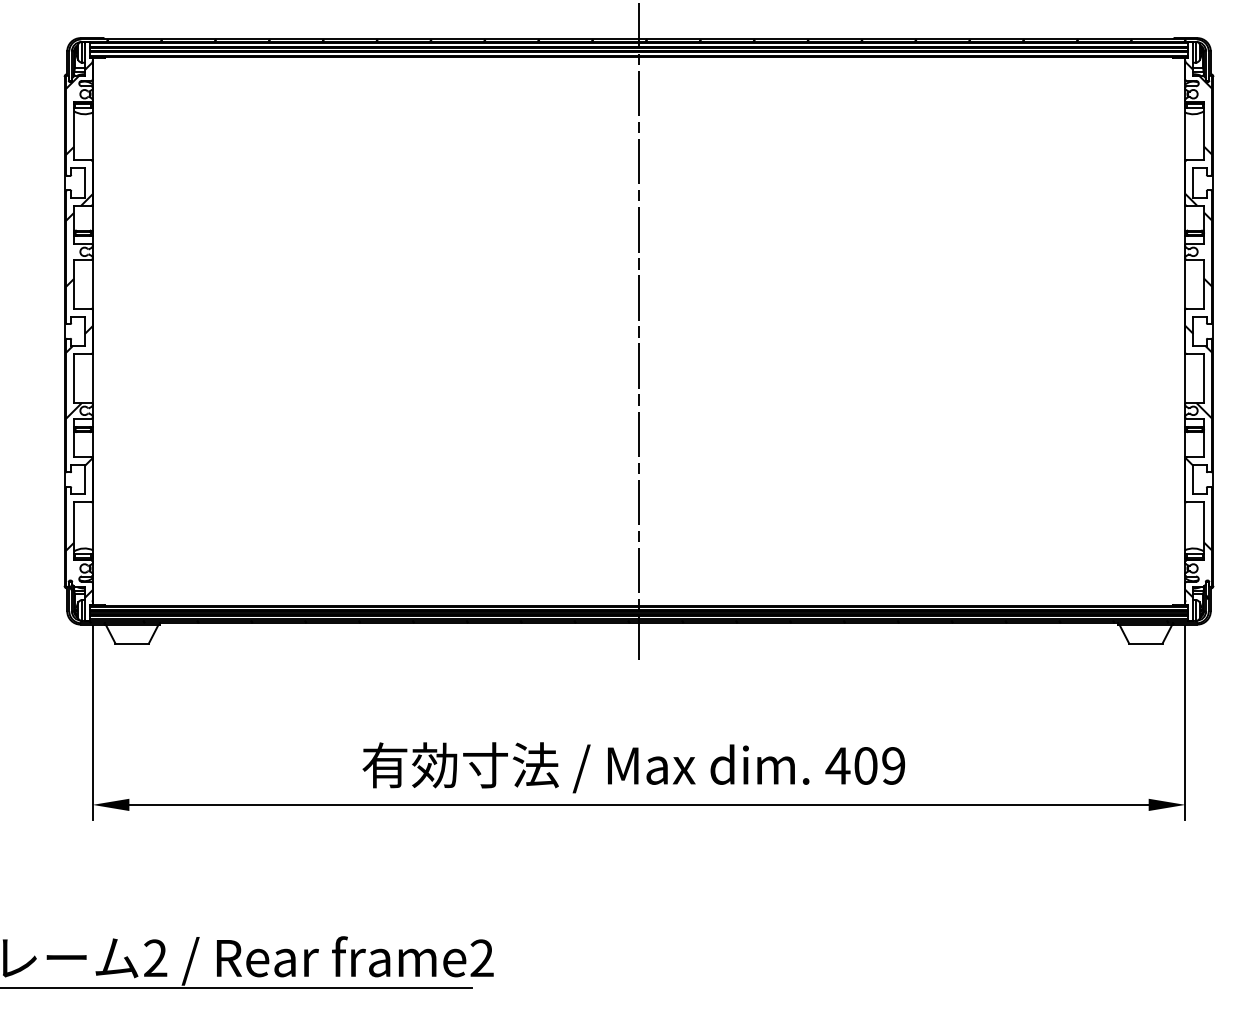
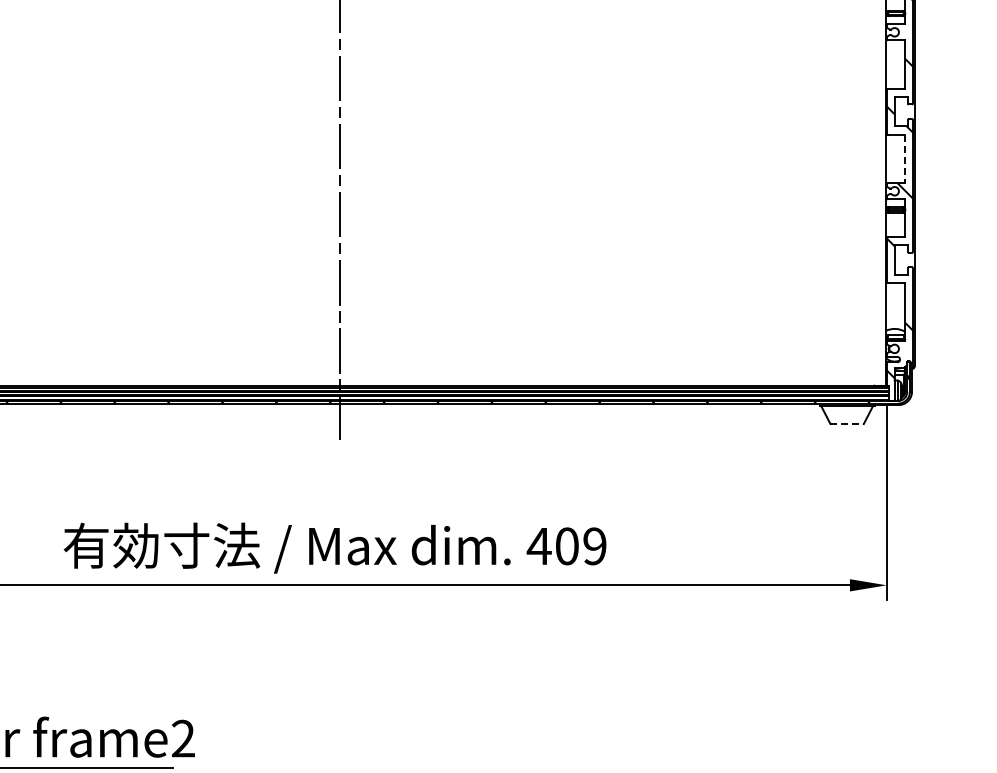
line: (1204, 378) -> (905, 158), solid -> dashed
line: (1145, 643) -> (846, 423), solid -> dashed

